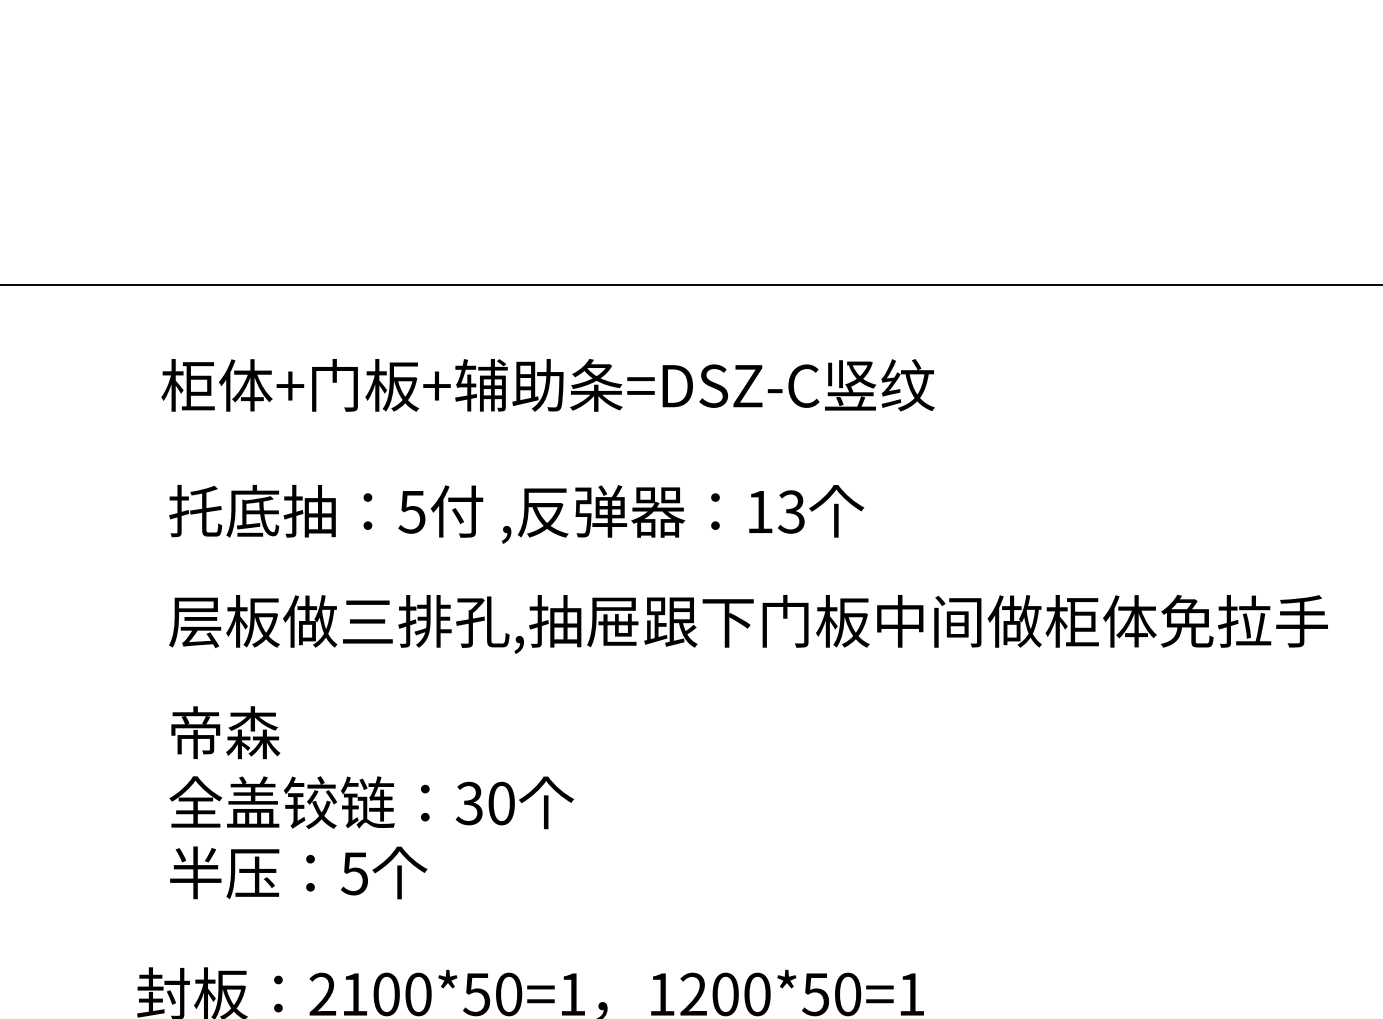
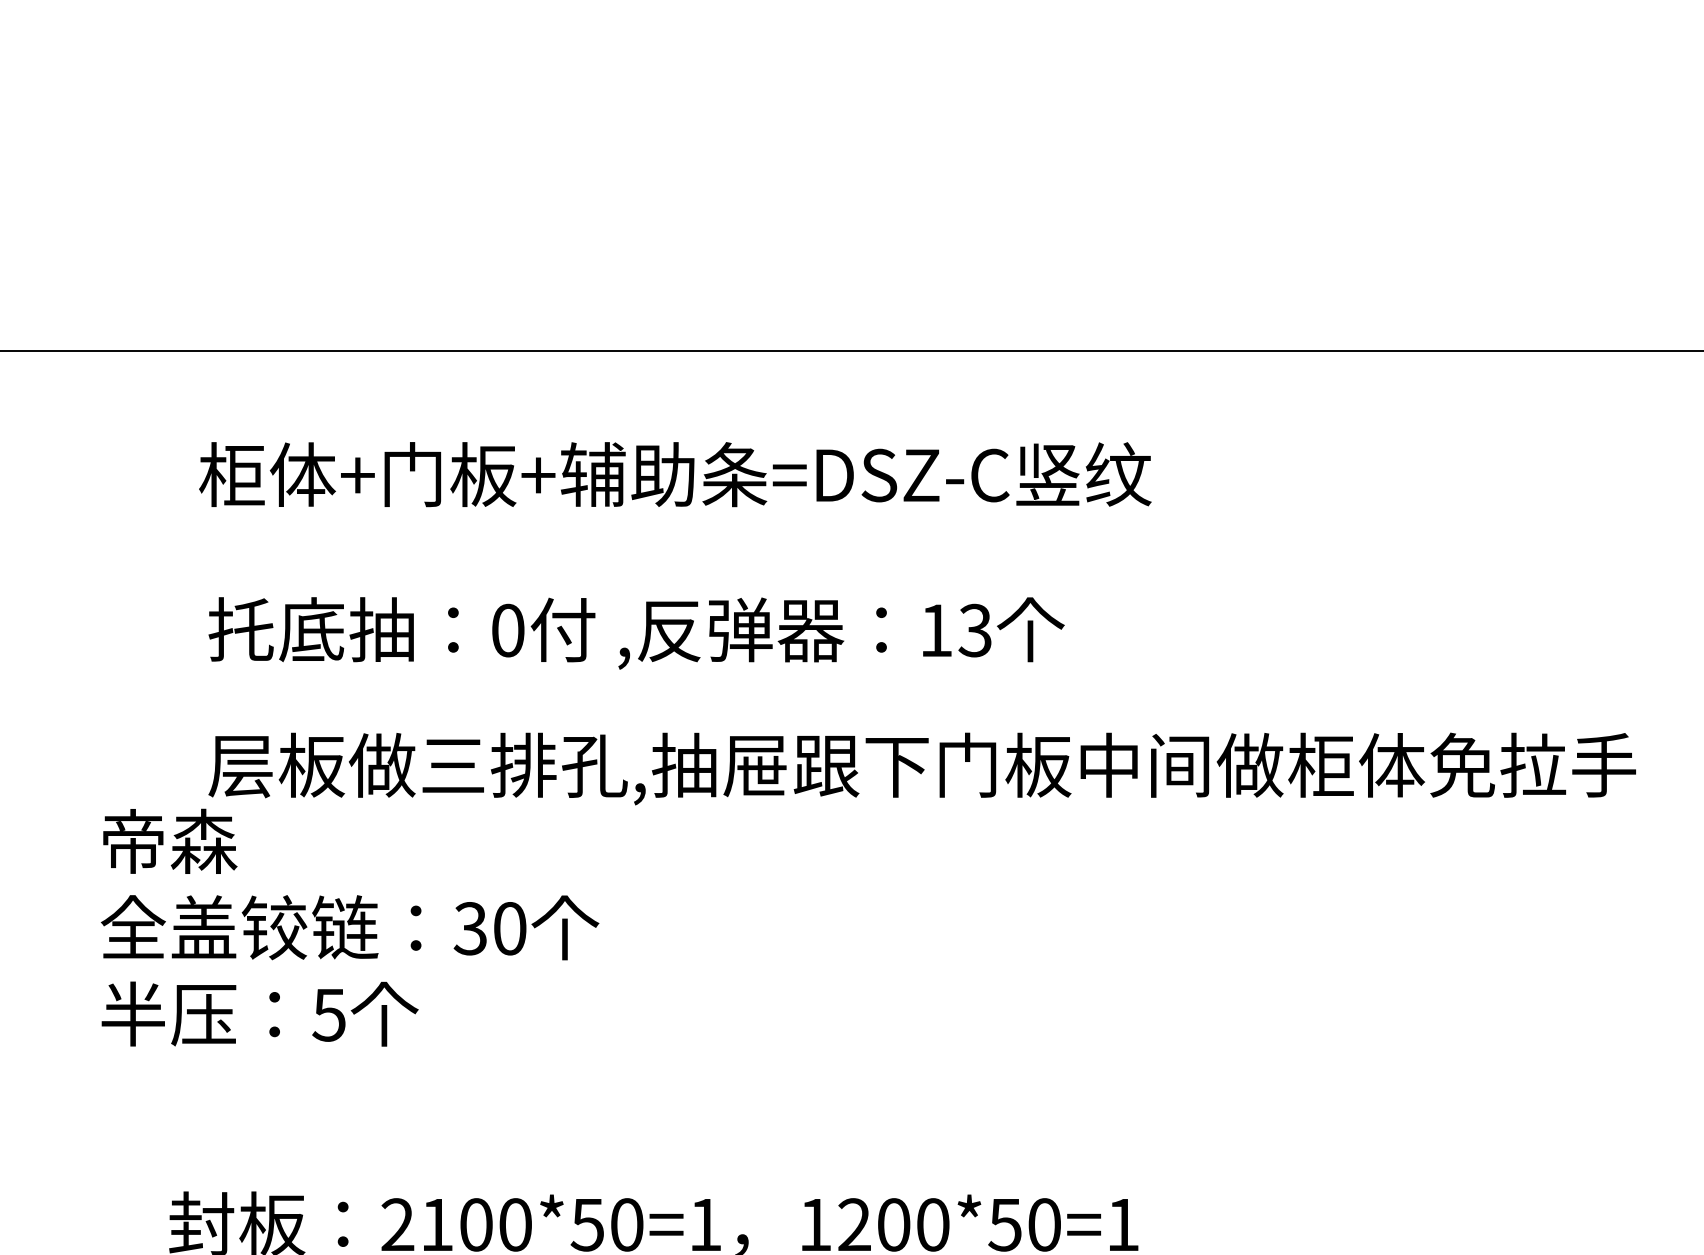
text: (411, 511) -> (507, 630), 5 -> 0
text: (372, 802) -> (350, 927), moved

